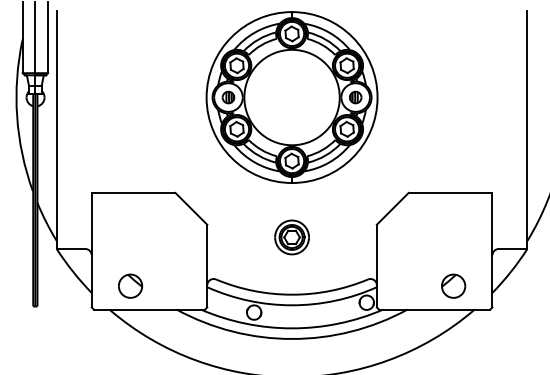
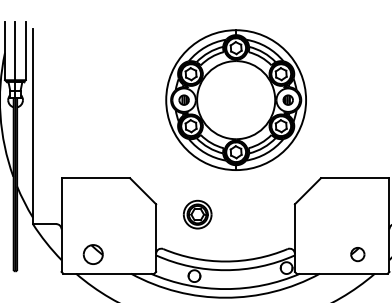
part: (291, 97) -> (235, 100), moved
part: (291, 237) -> (197, 214), moved
part: (453, 285) -> (357, 253), size x0.7

